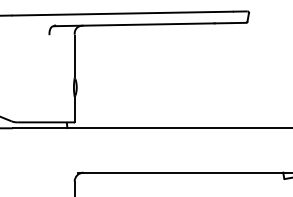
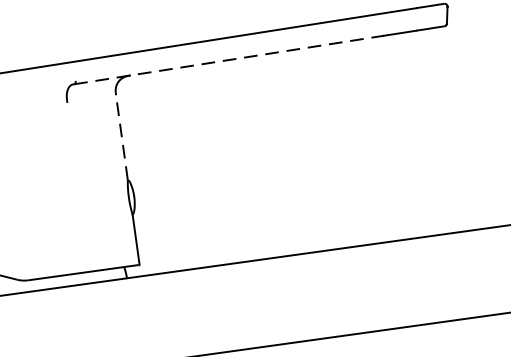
line: (134, 24) -> (229, 59), solid -> dashed
line: (74, 57) -> (121, 139), solid -> dashed

